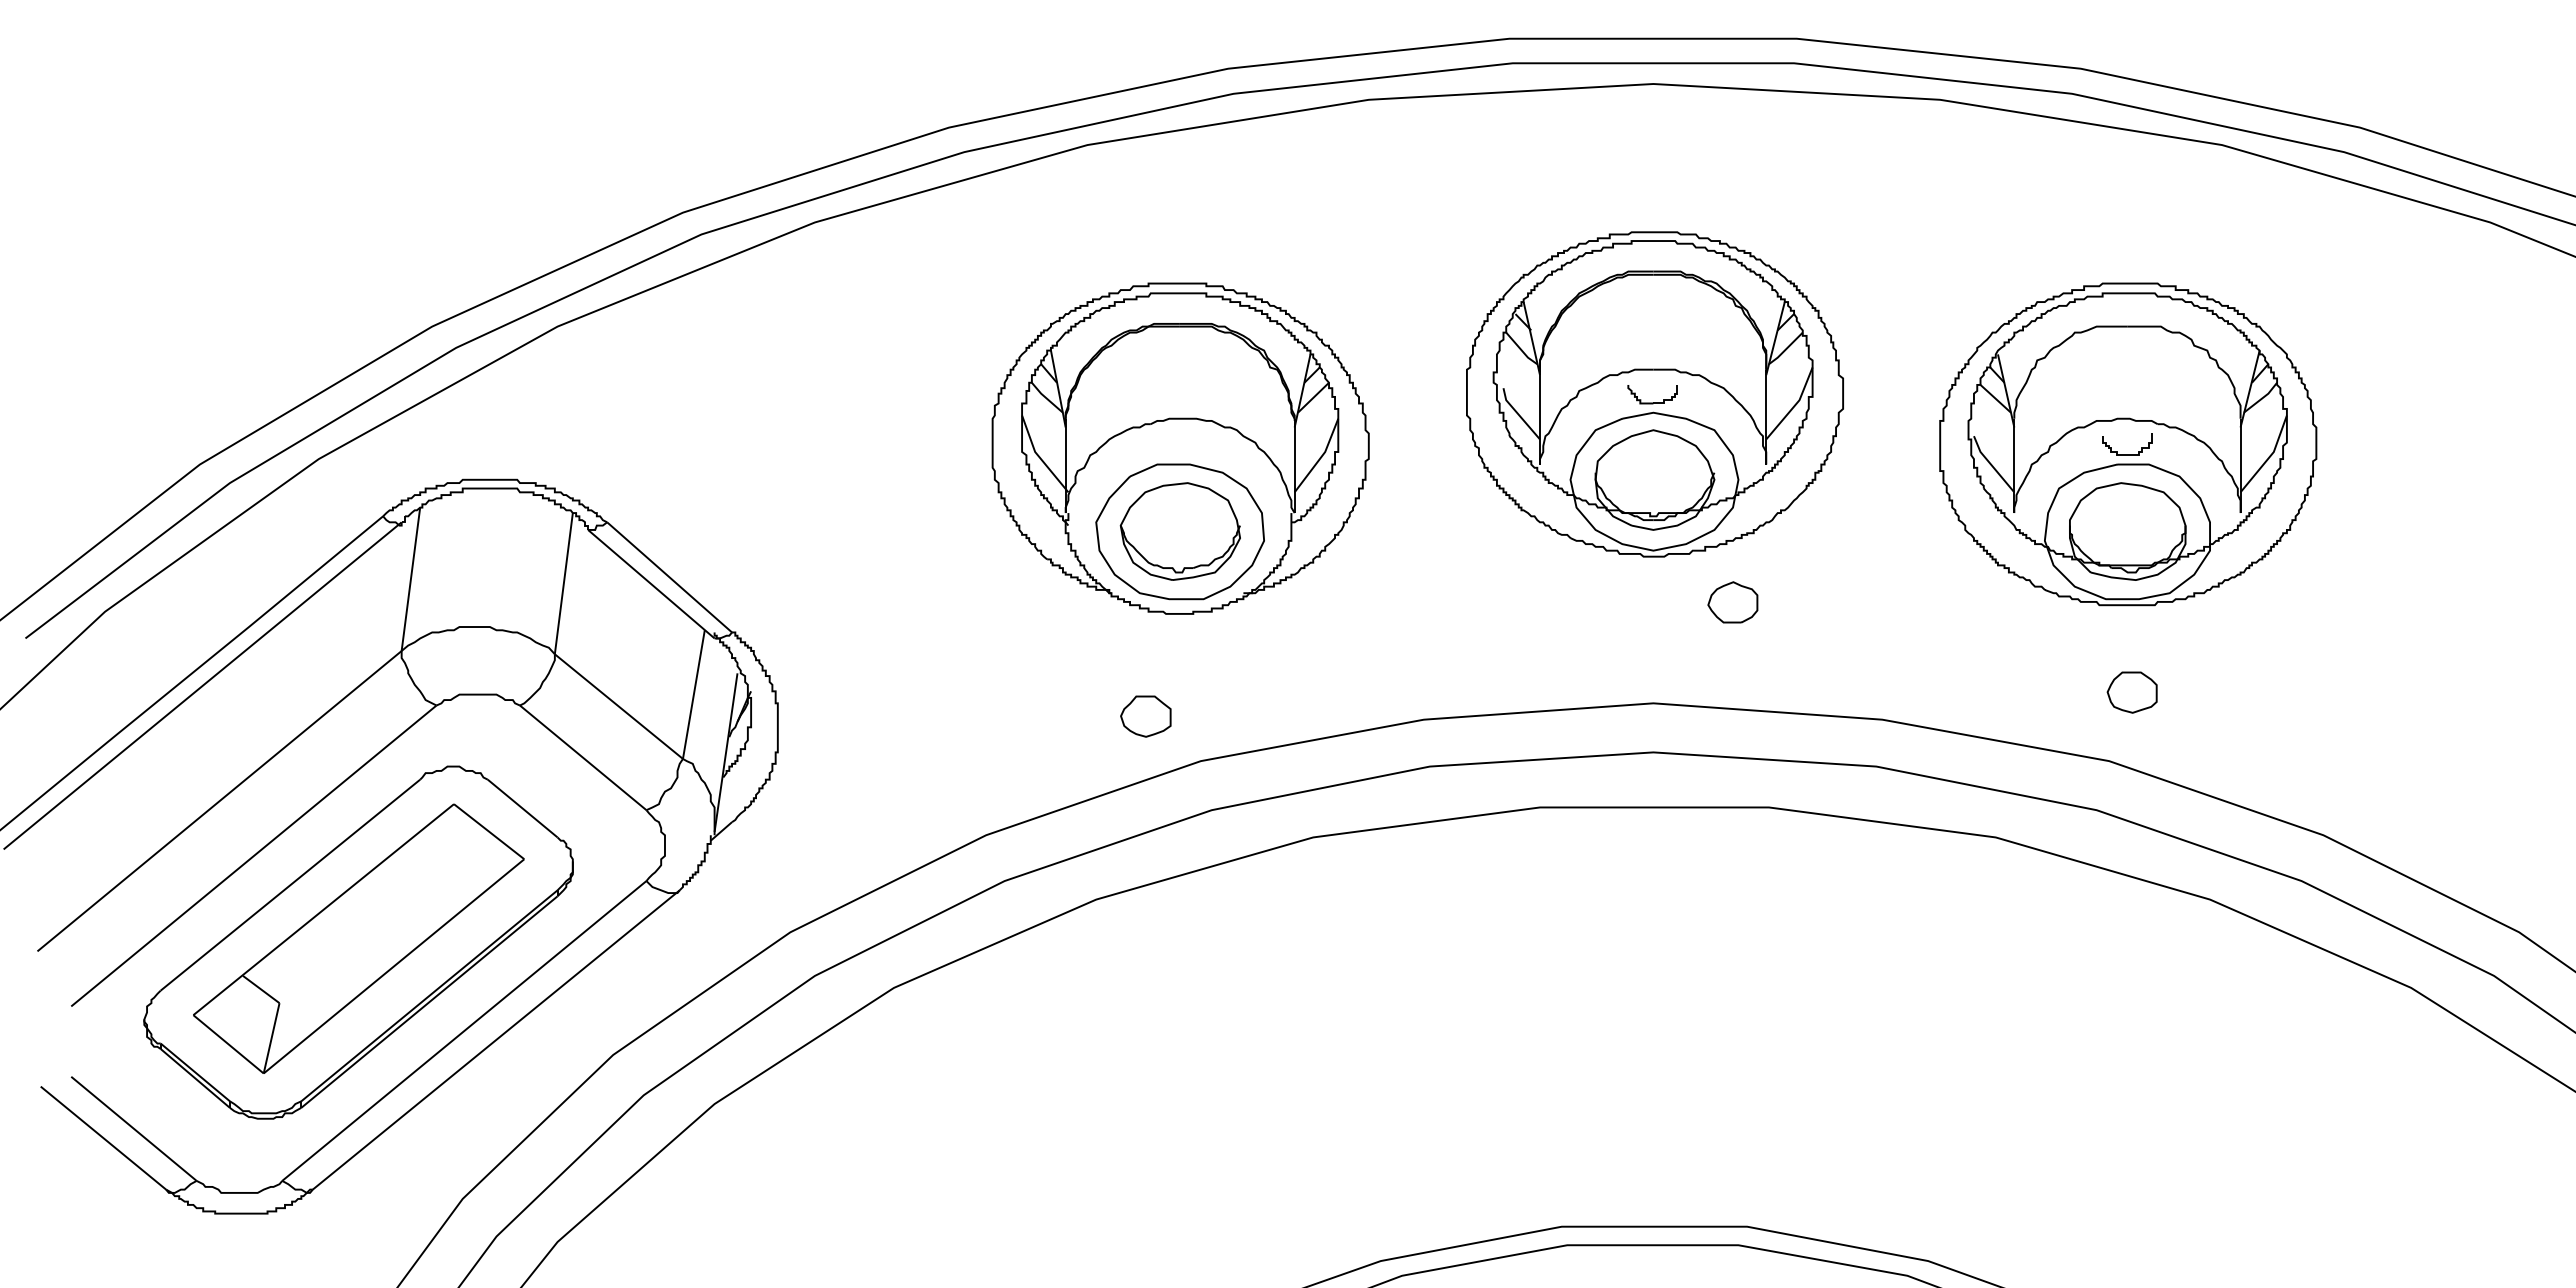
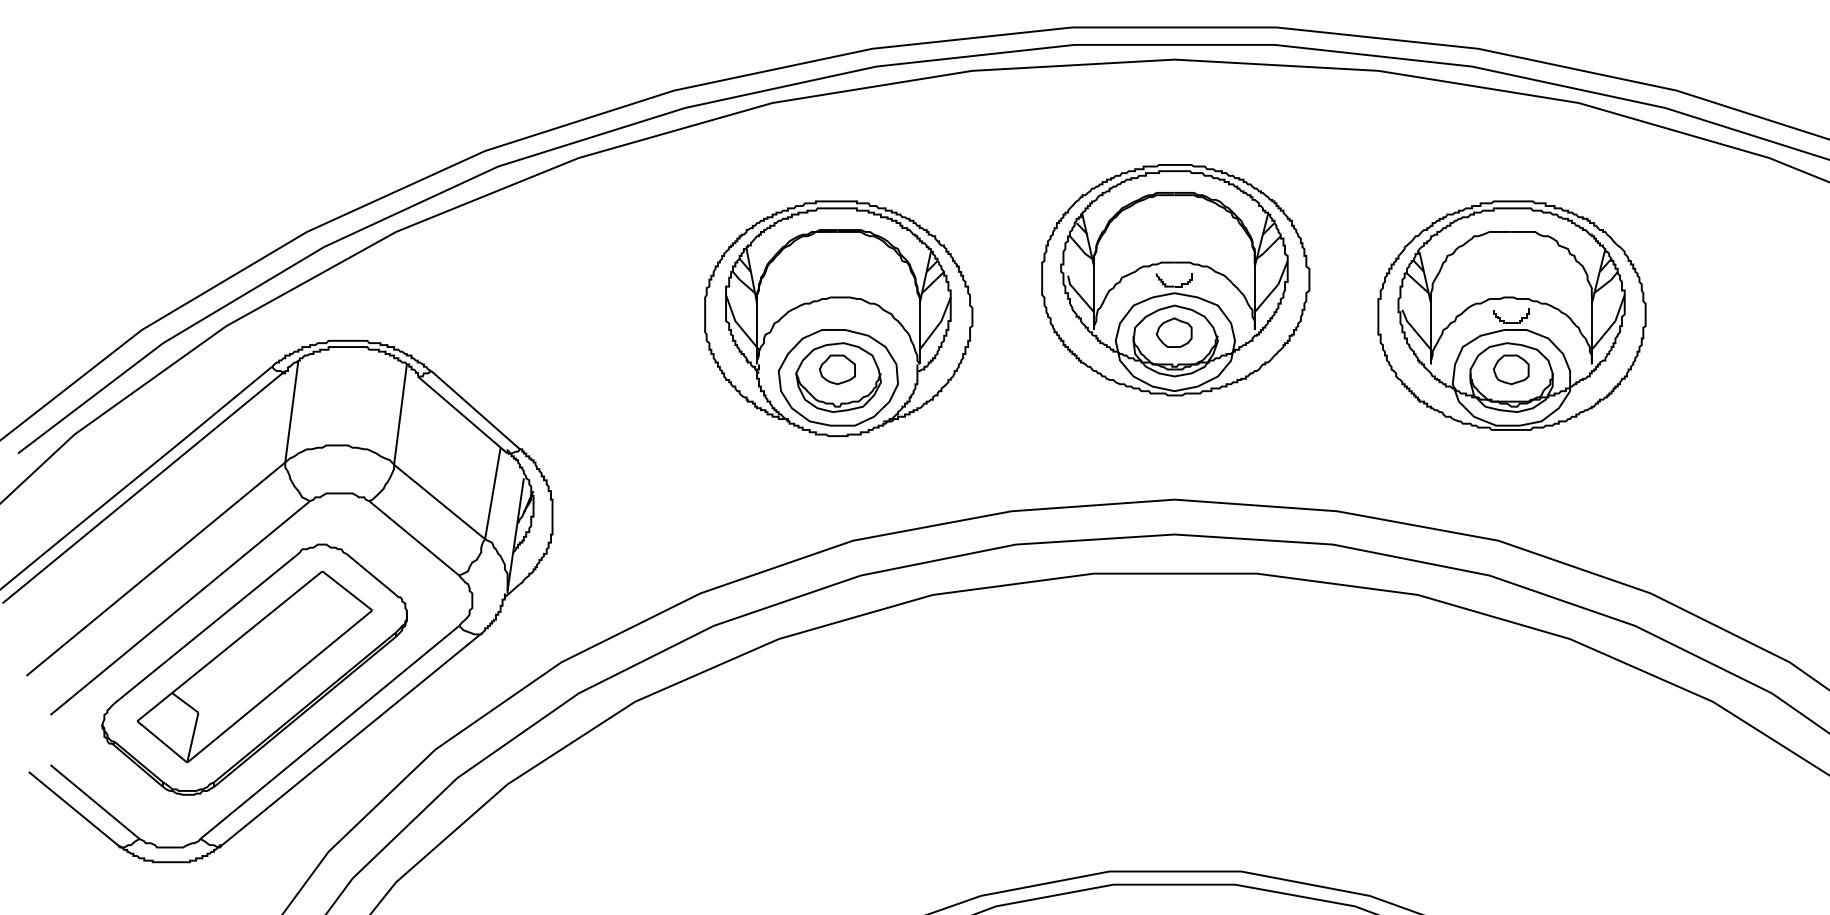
part: (1732, 602) -> (1173, 332), moved
part: (2131, 692) -> (1510, 369), moved
part: (1145, 716) -> (837, 369), moved

